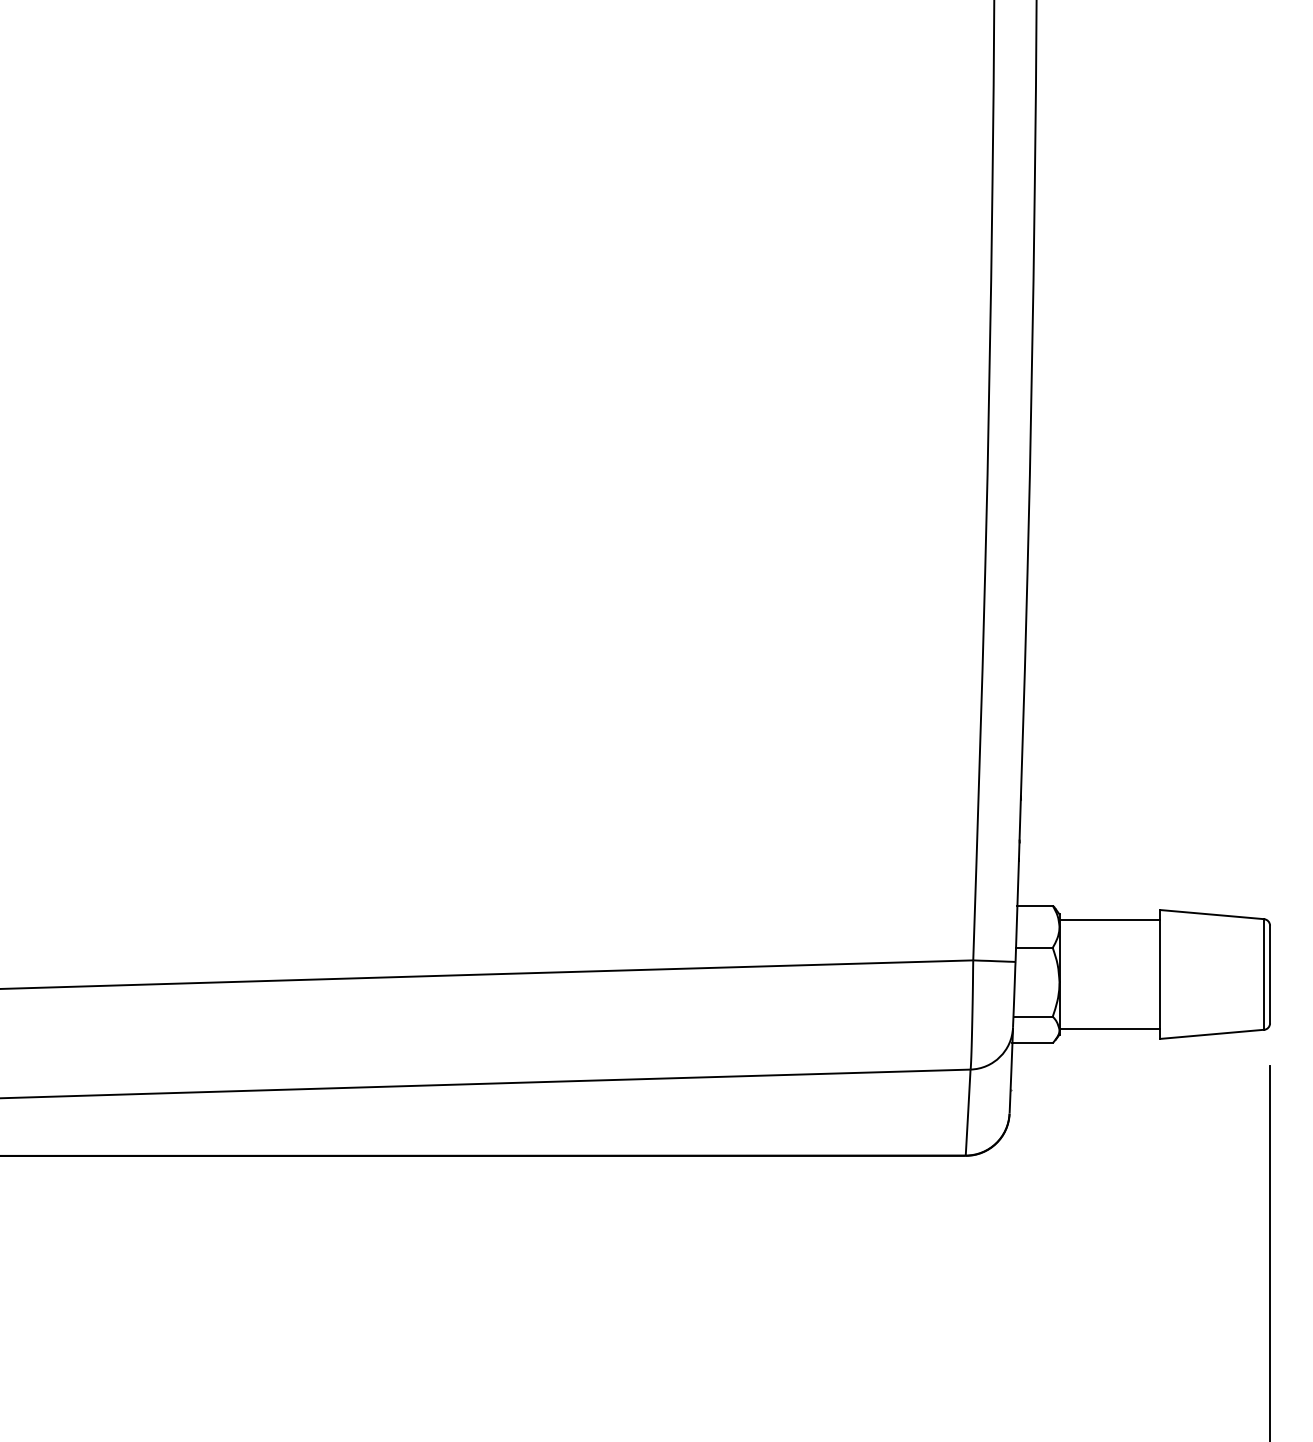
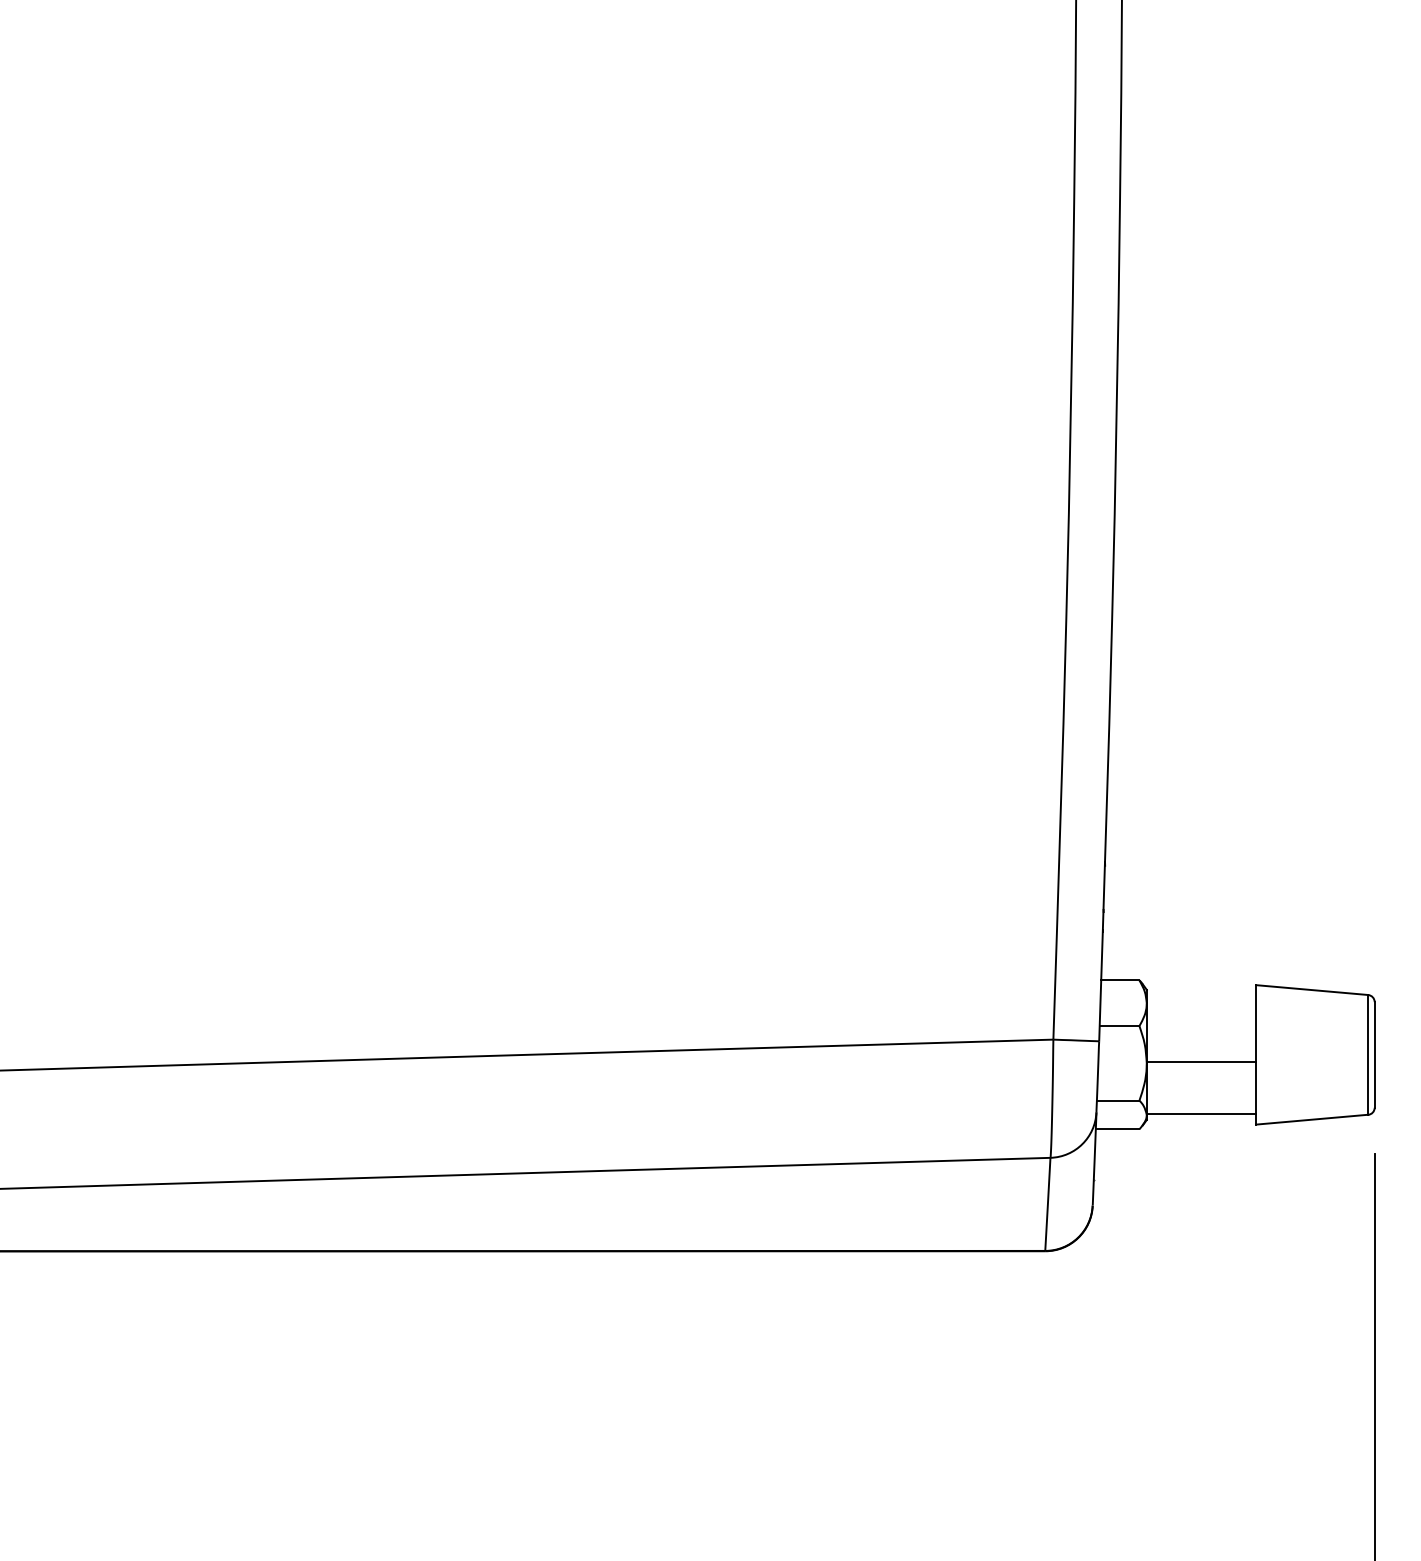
line: (1109, 919) -> (1200, 1061), moved

